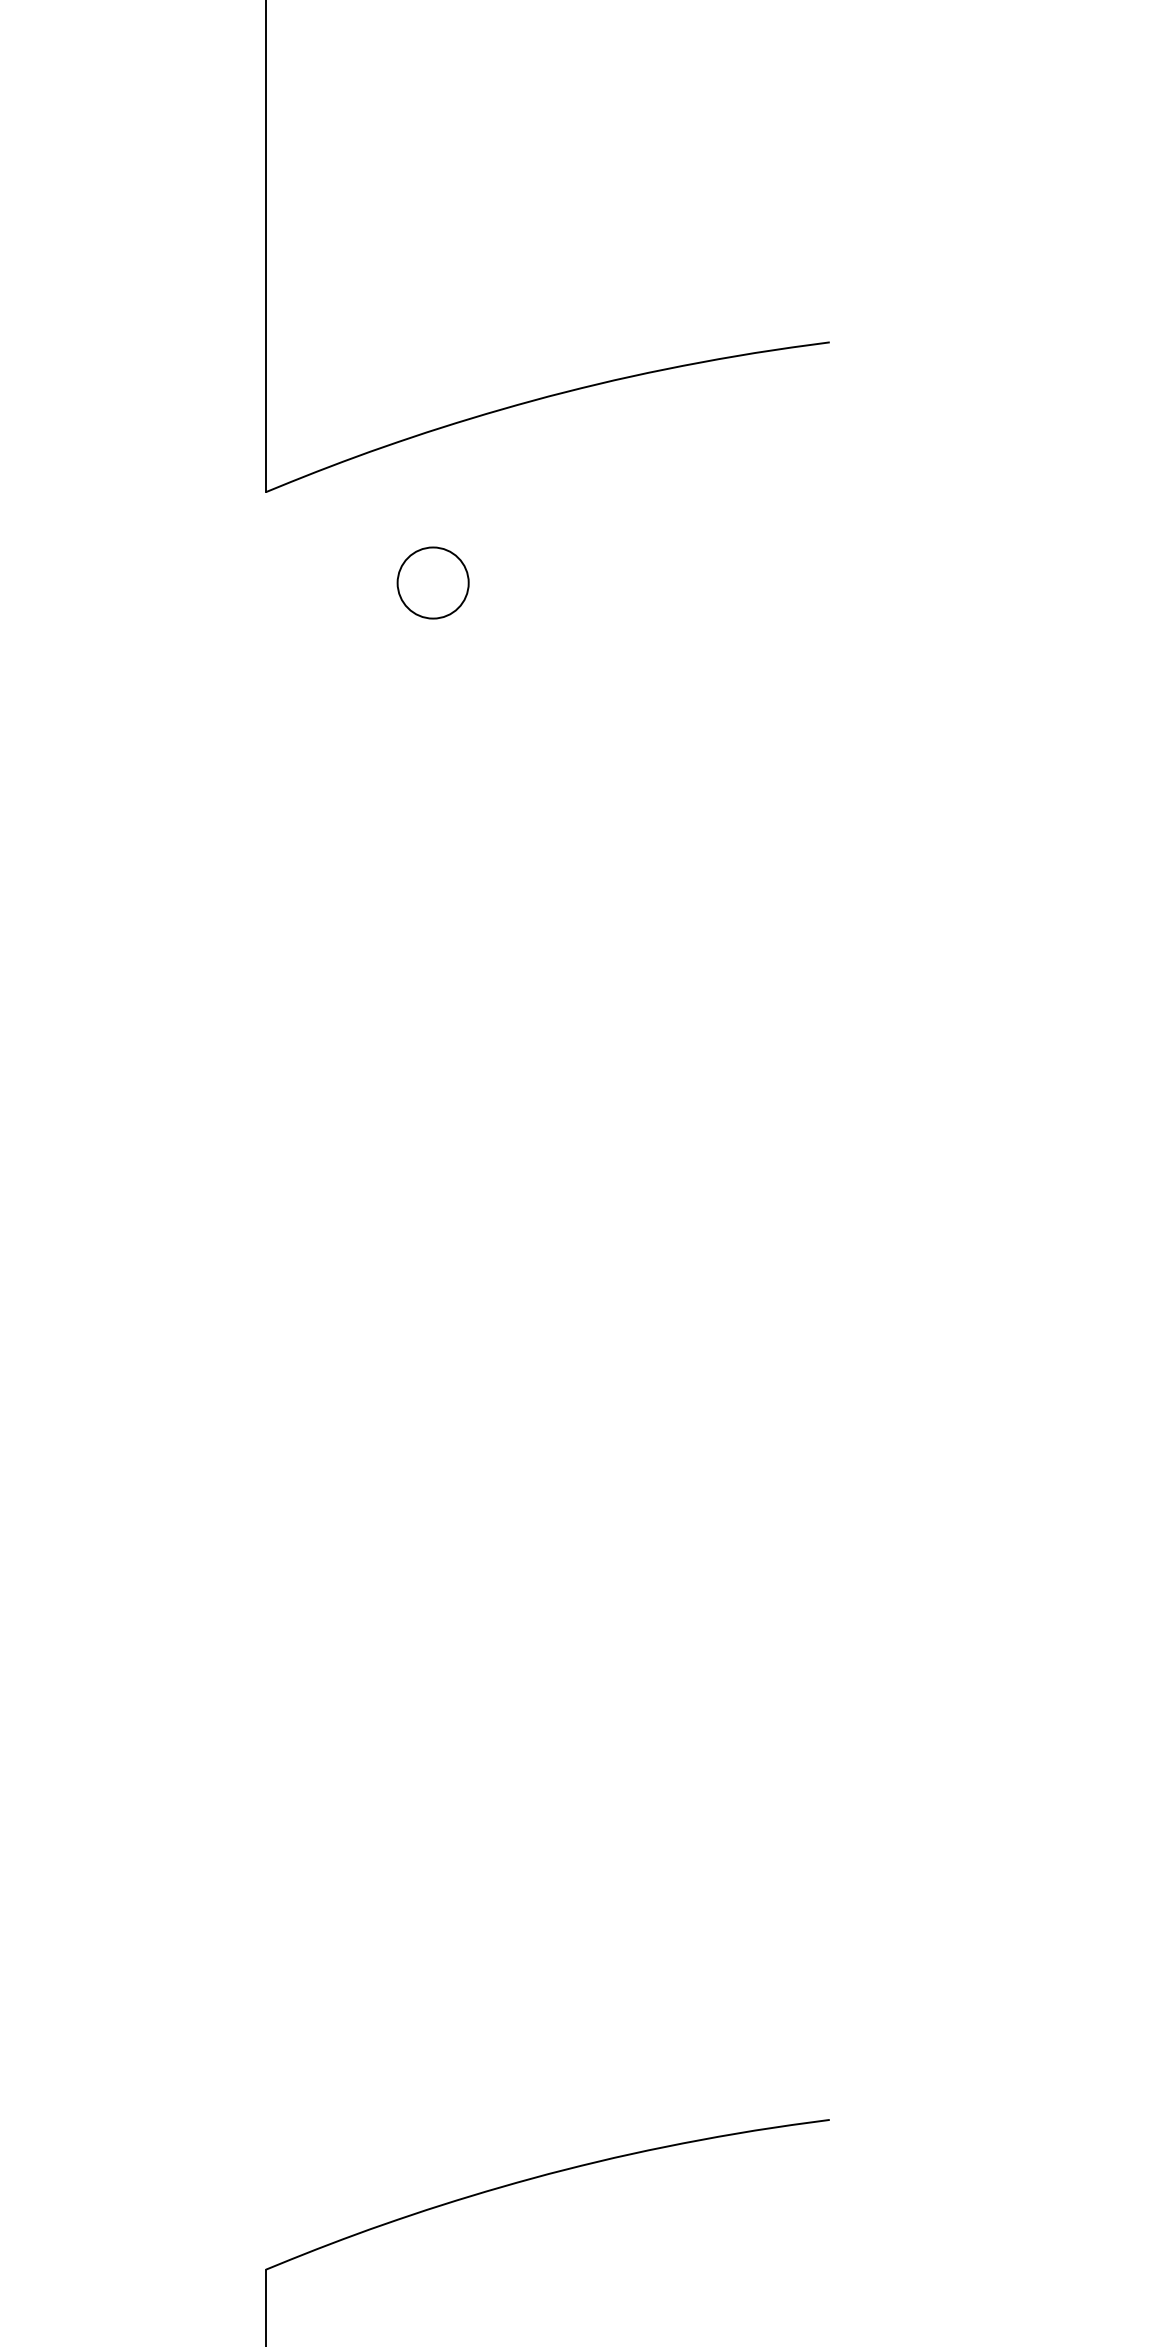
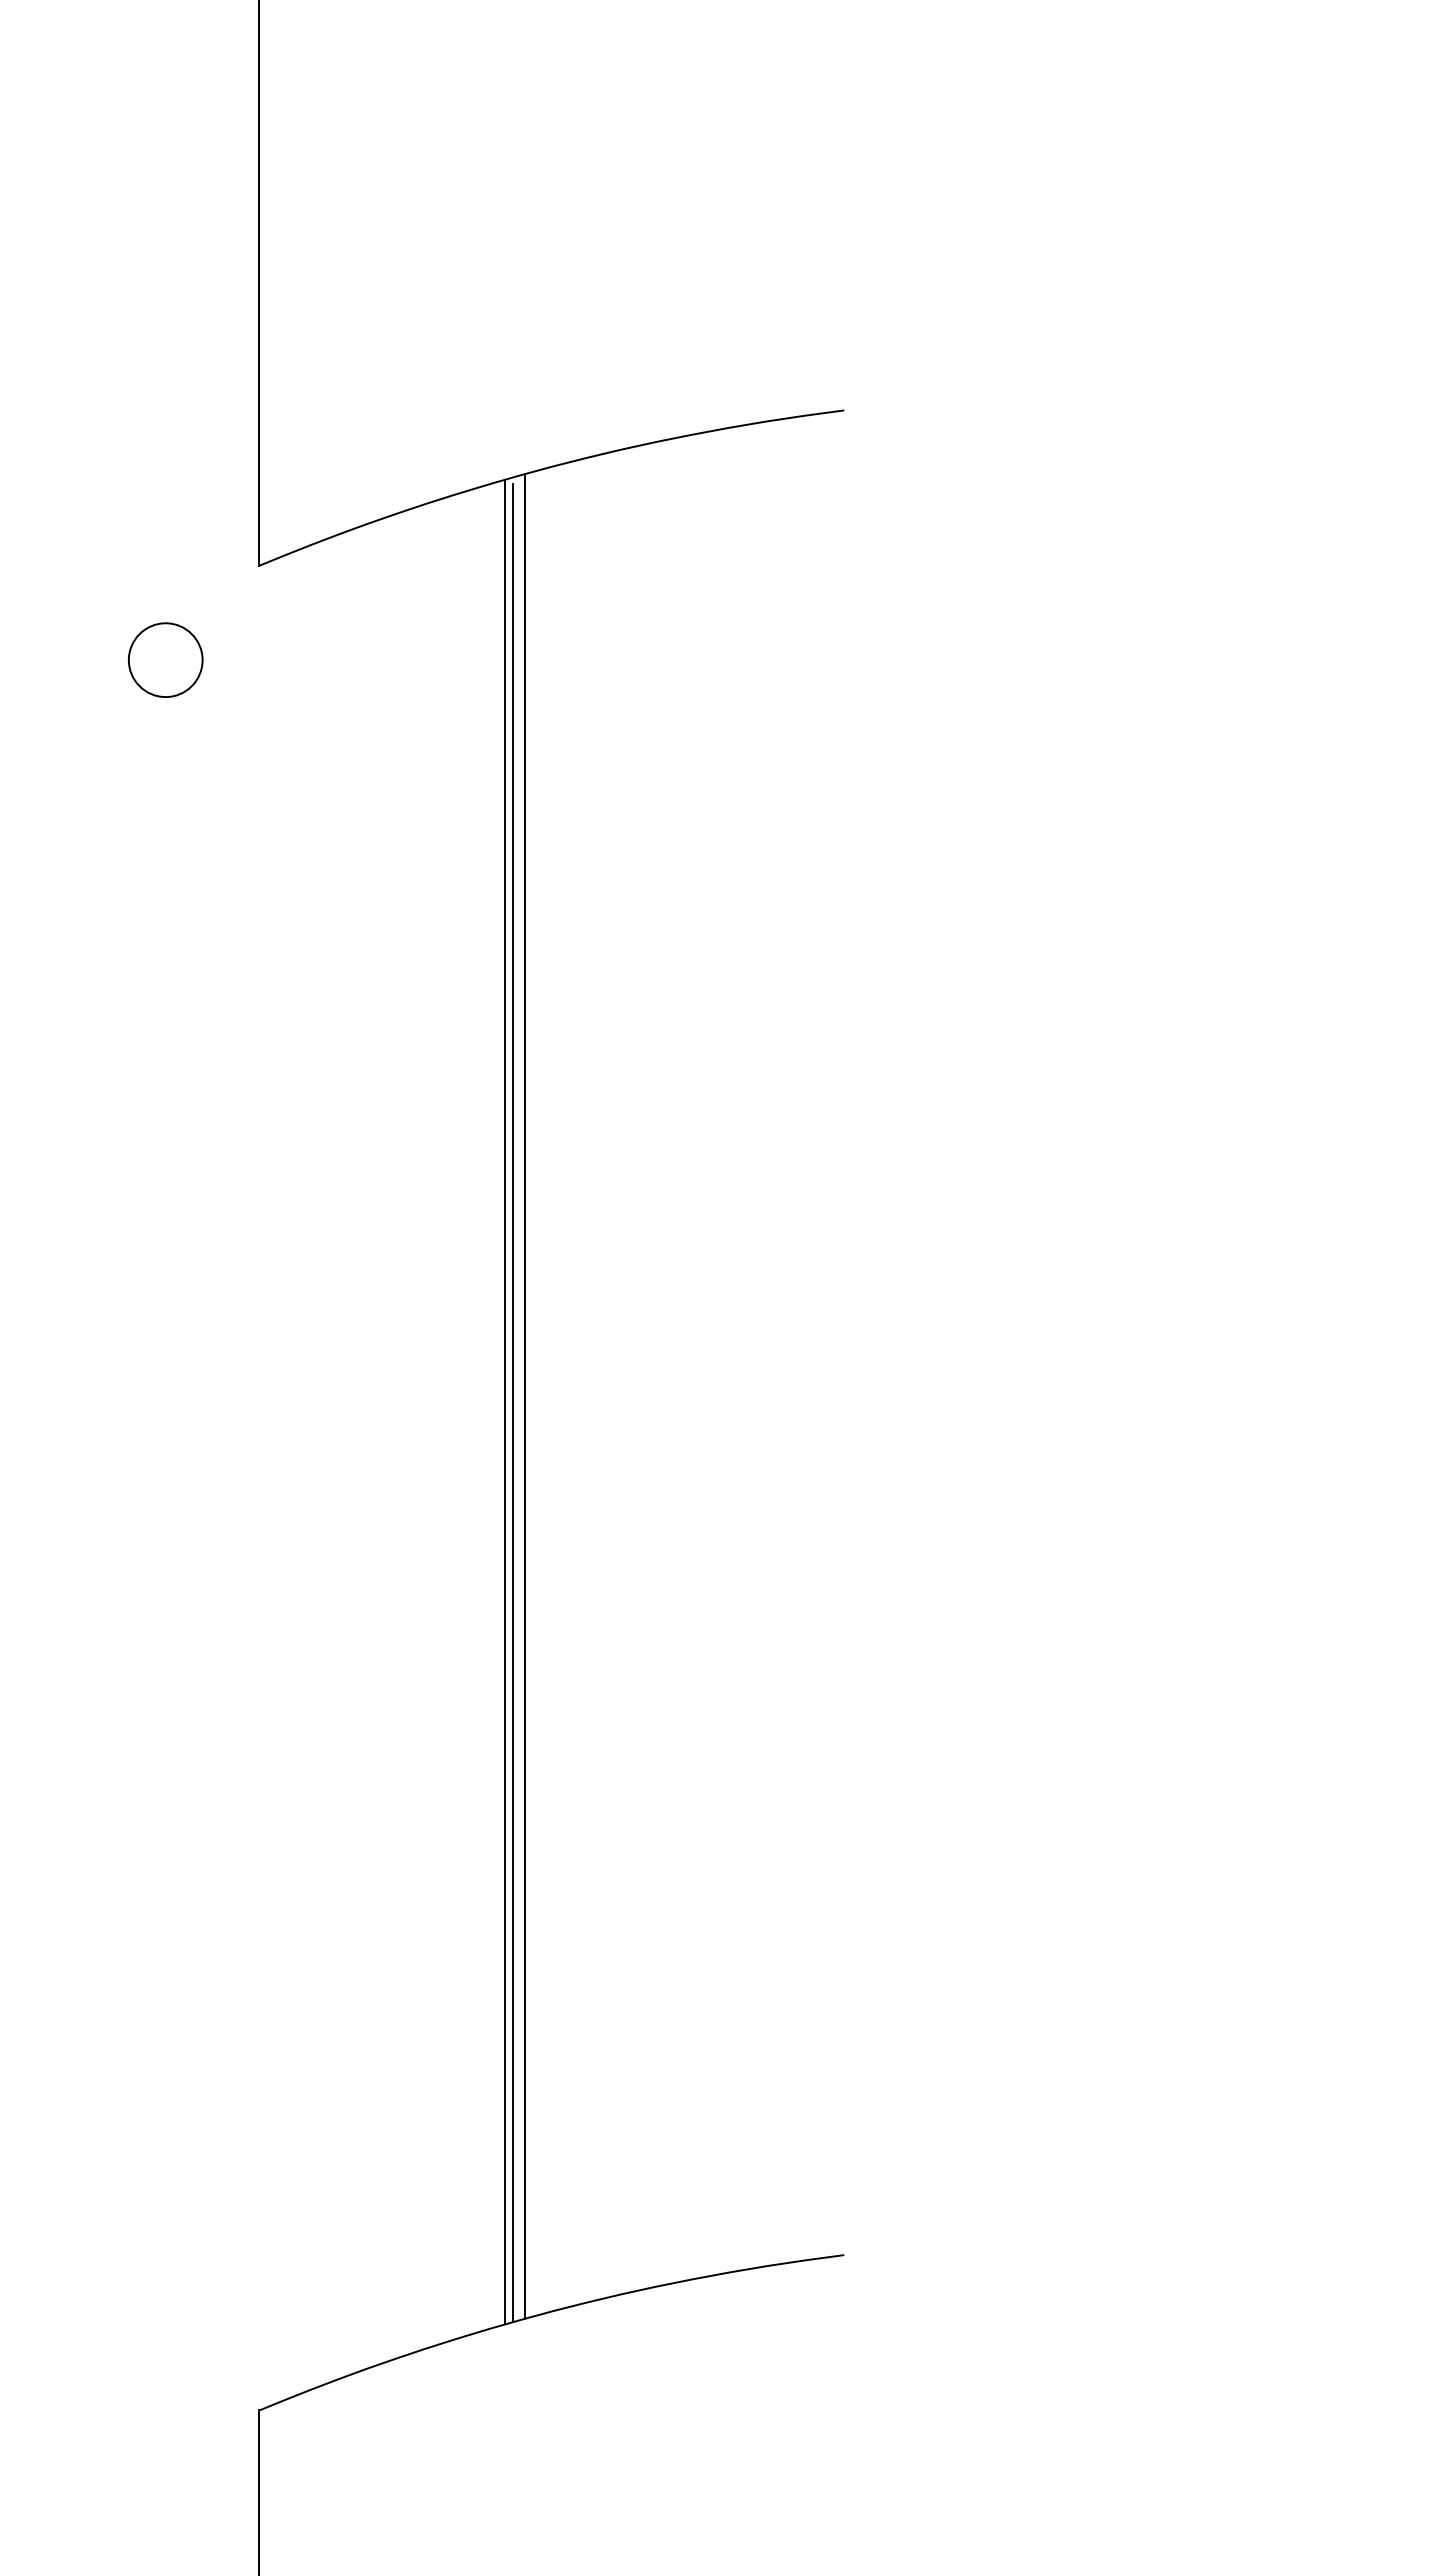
circle: (432, 582) -> (165, 659), moved
line: (521, 1292) -> (524, 1396), added
line: (502, 1297) -> (504, 1401), added
line: (510, 1298) -> (512, 1402), added

